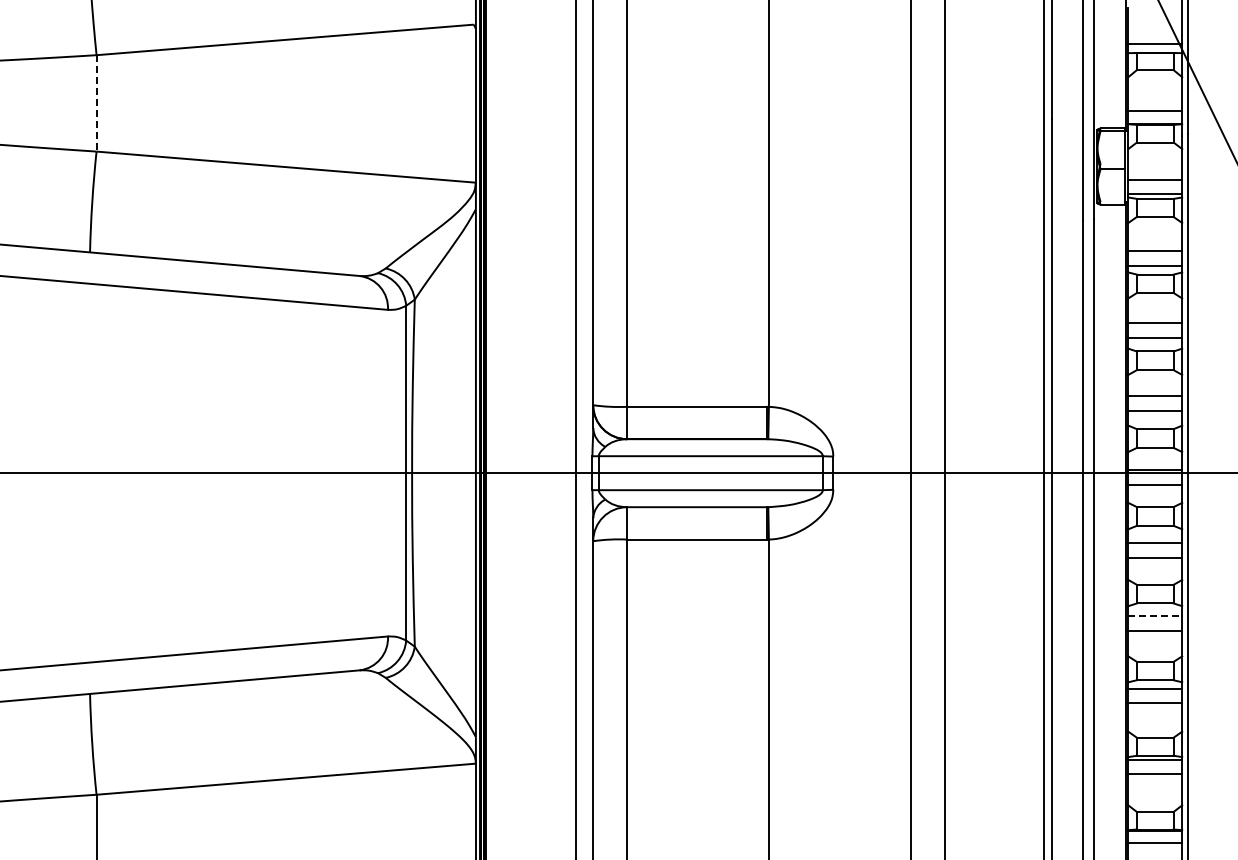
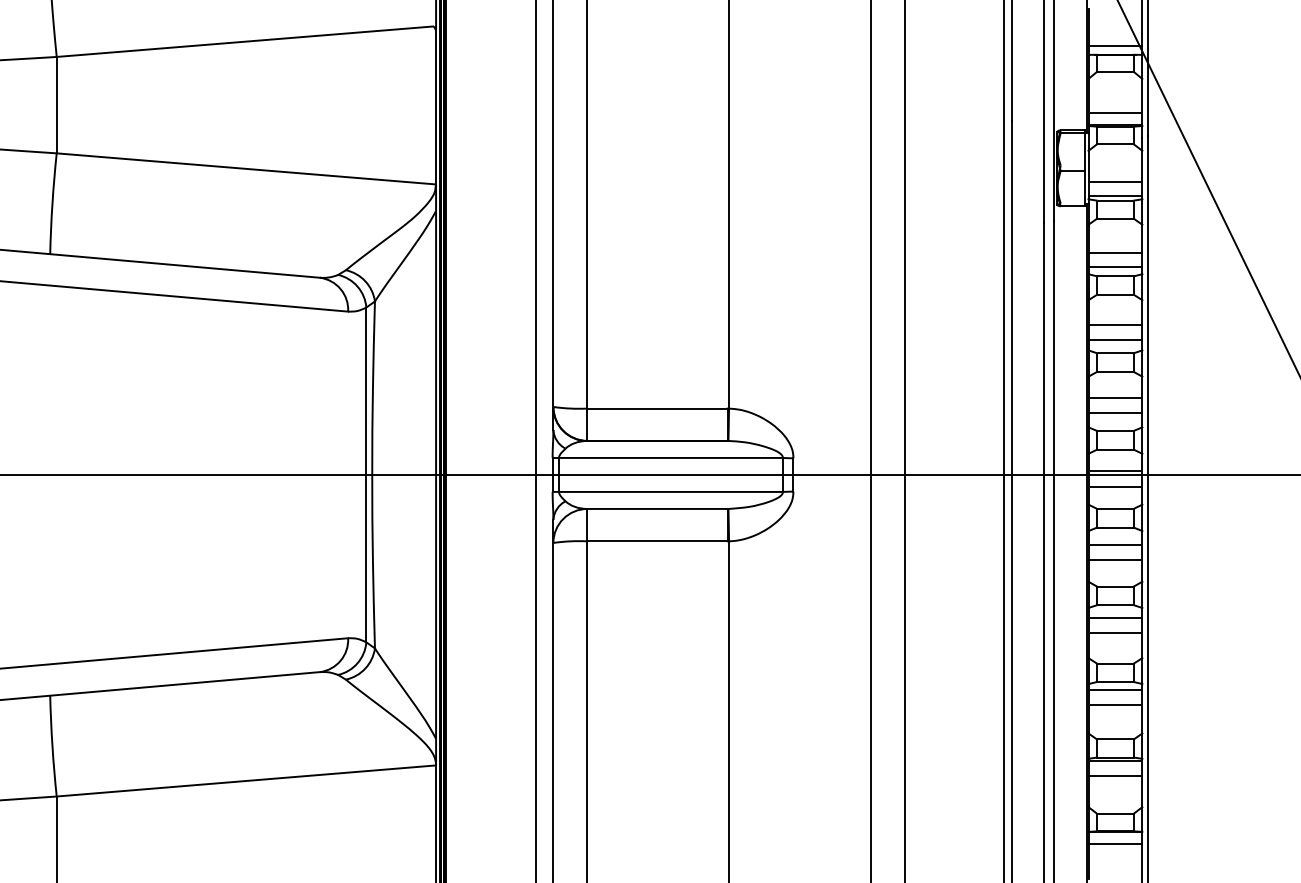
line: (96, 103) -> (56, 105), dashed -> solid
line: (1155, 616) -> (1115, 618), dashed -> solid

